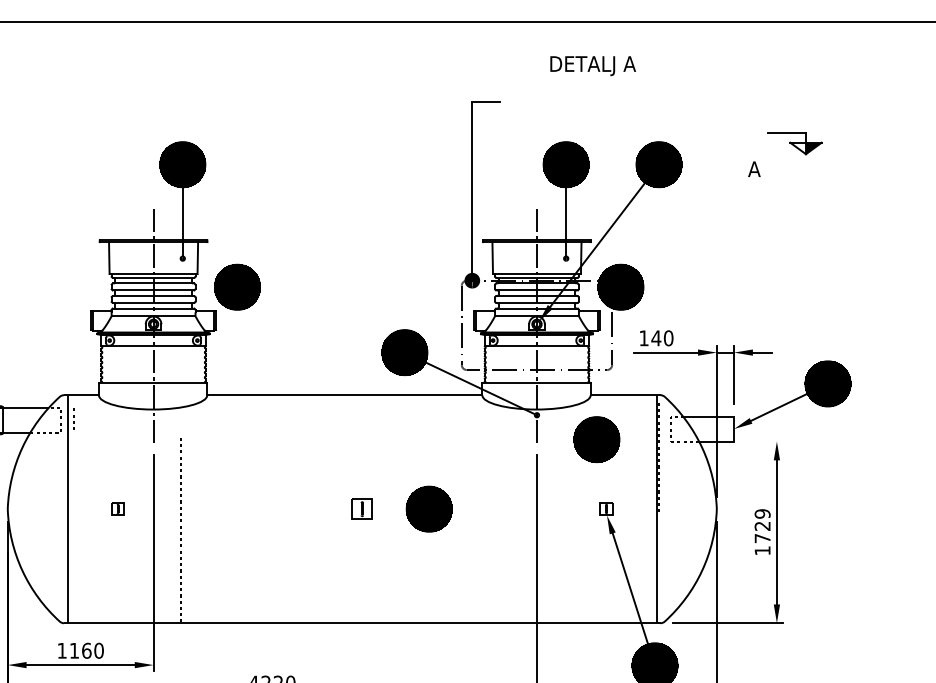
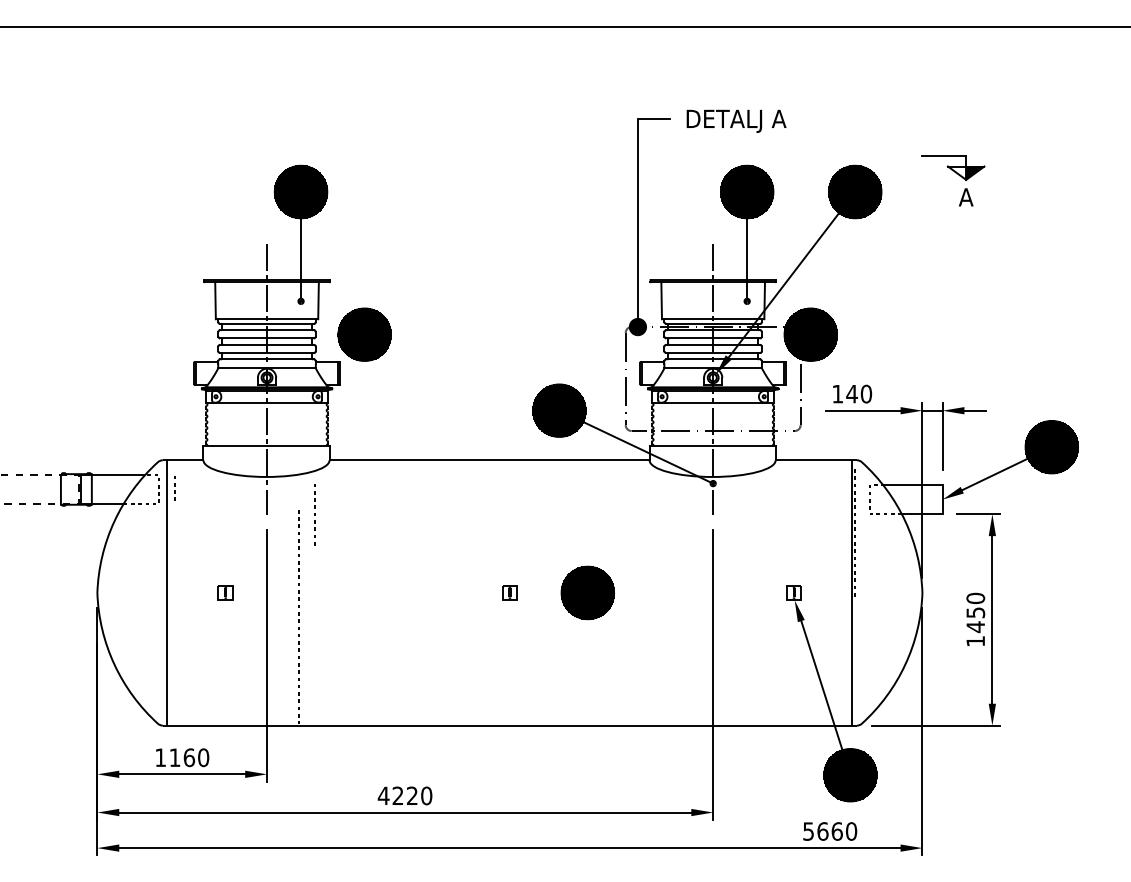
text: (593, 65) -> (736, 120), moved
part: (795, 143) -> (953, 167), moved
part: (596, 439) -> (782, 511), removed
line: (194, 441) -> (314, 514), added
line: (765, 441) -> (978, 514), added
part: (361, 508) -> (509, 592), size x0.62
text: (762, 526) -> (975, 612), 1729 -> 1450

